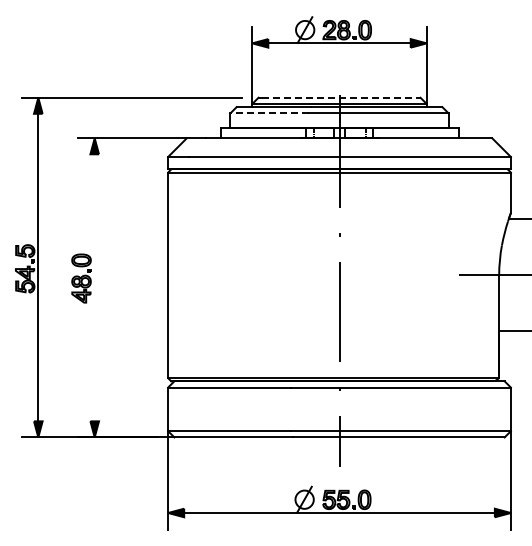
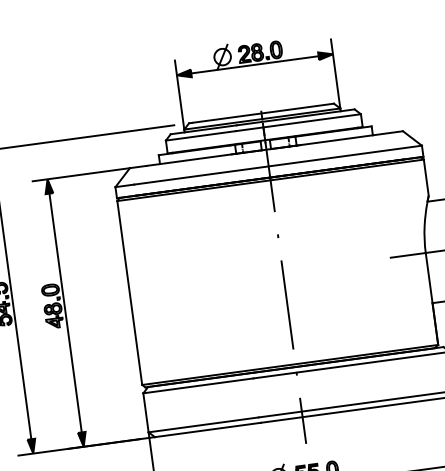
line: (341, 97) -> (263, 113), dashed -> solid
line: (269, 113) -> (200, 136), dashed -> solid
line: (94, 287) -> (65, 312), added

